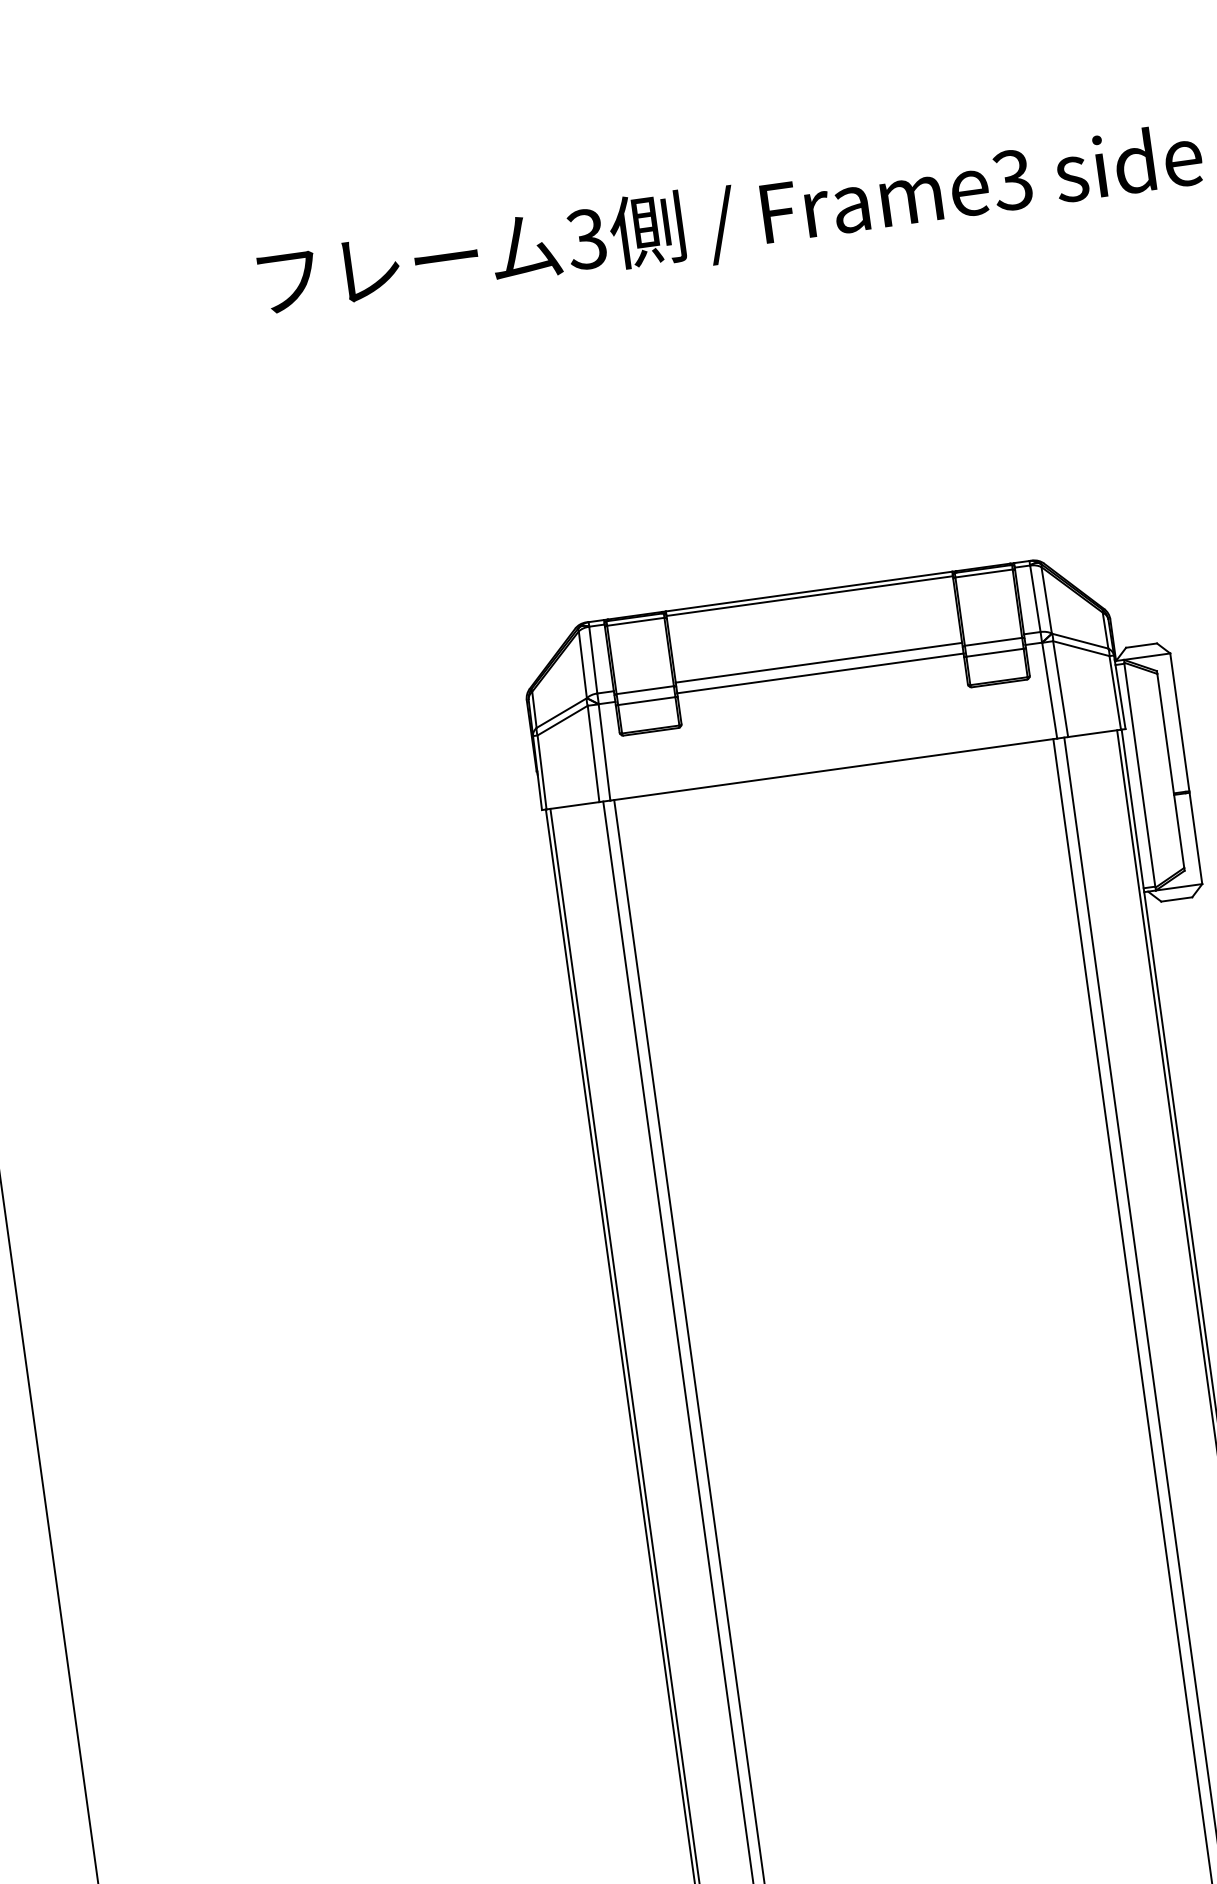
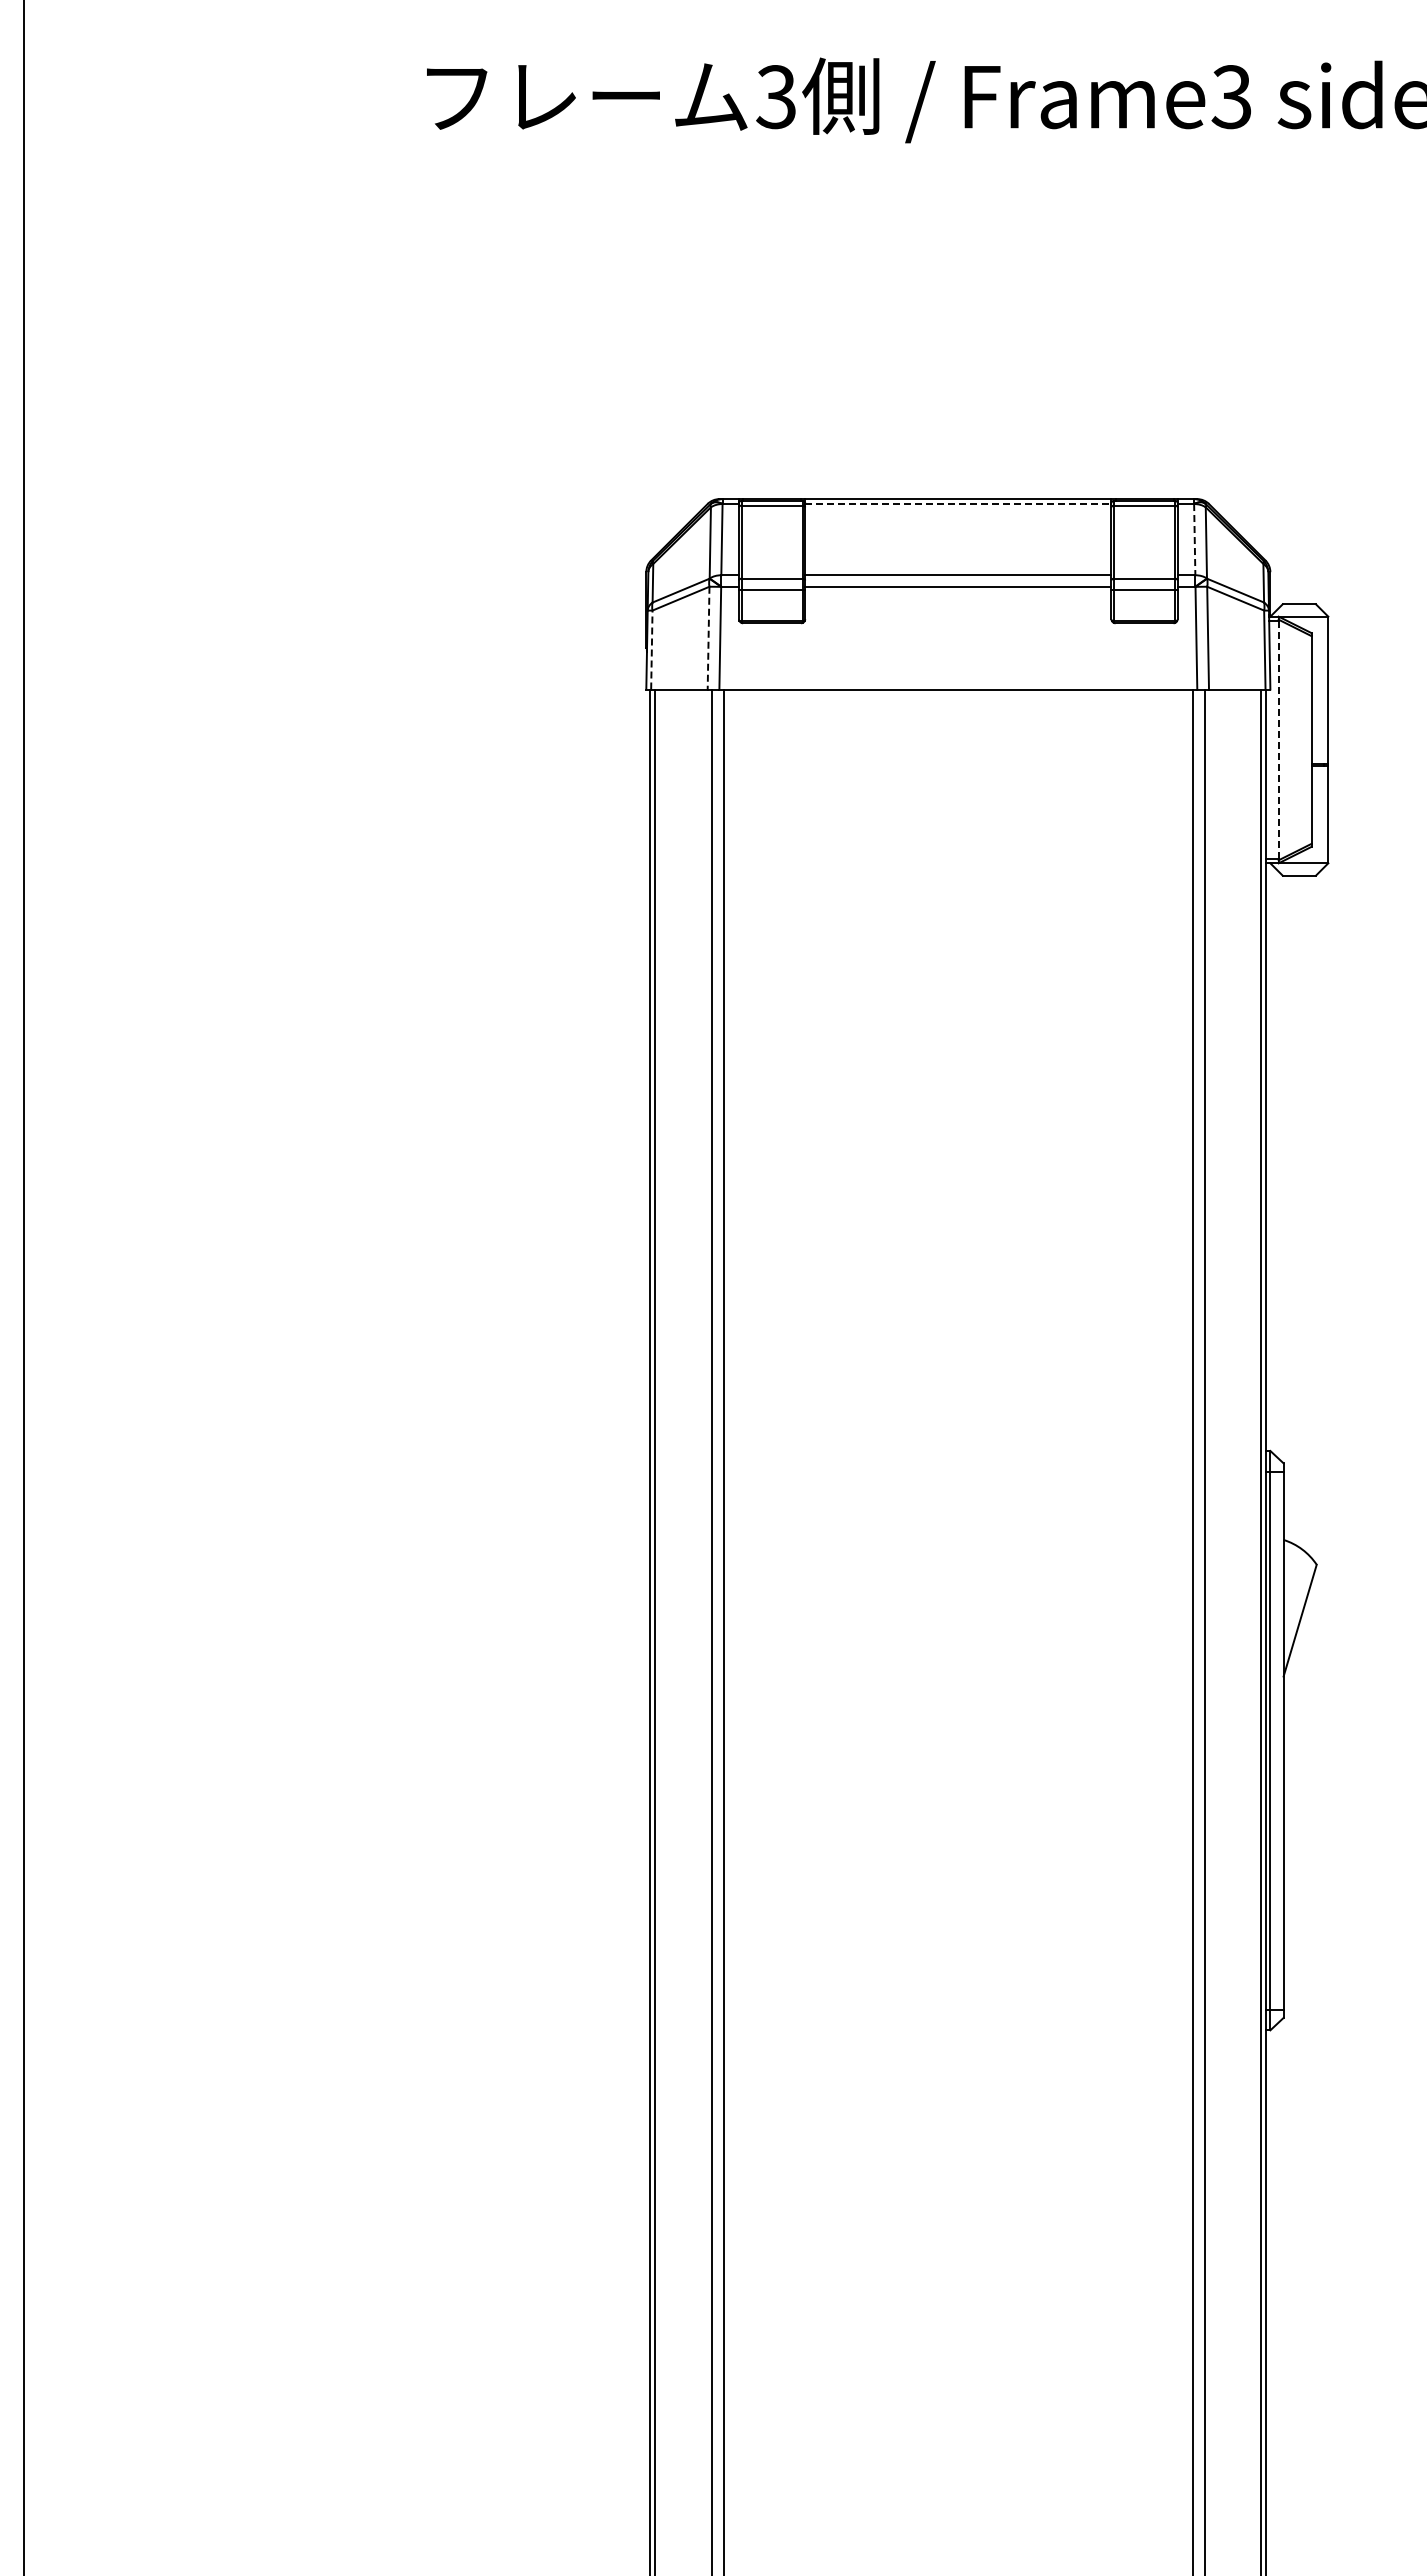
line: (809, 595) -> (958, 503), solid -> dashed
line: (1035, 598) -> (1194, 539), solid -> dashed
line: (593, 754) -> (708, 638), solid -> dashed
line: (541, 771) -> (651, 649), solid -> dashed
line: (1139, 775) -> (1278, 740), solid -> dashed

